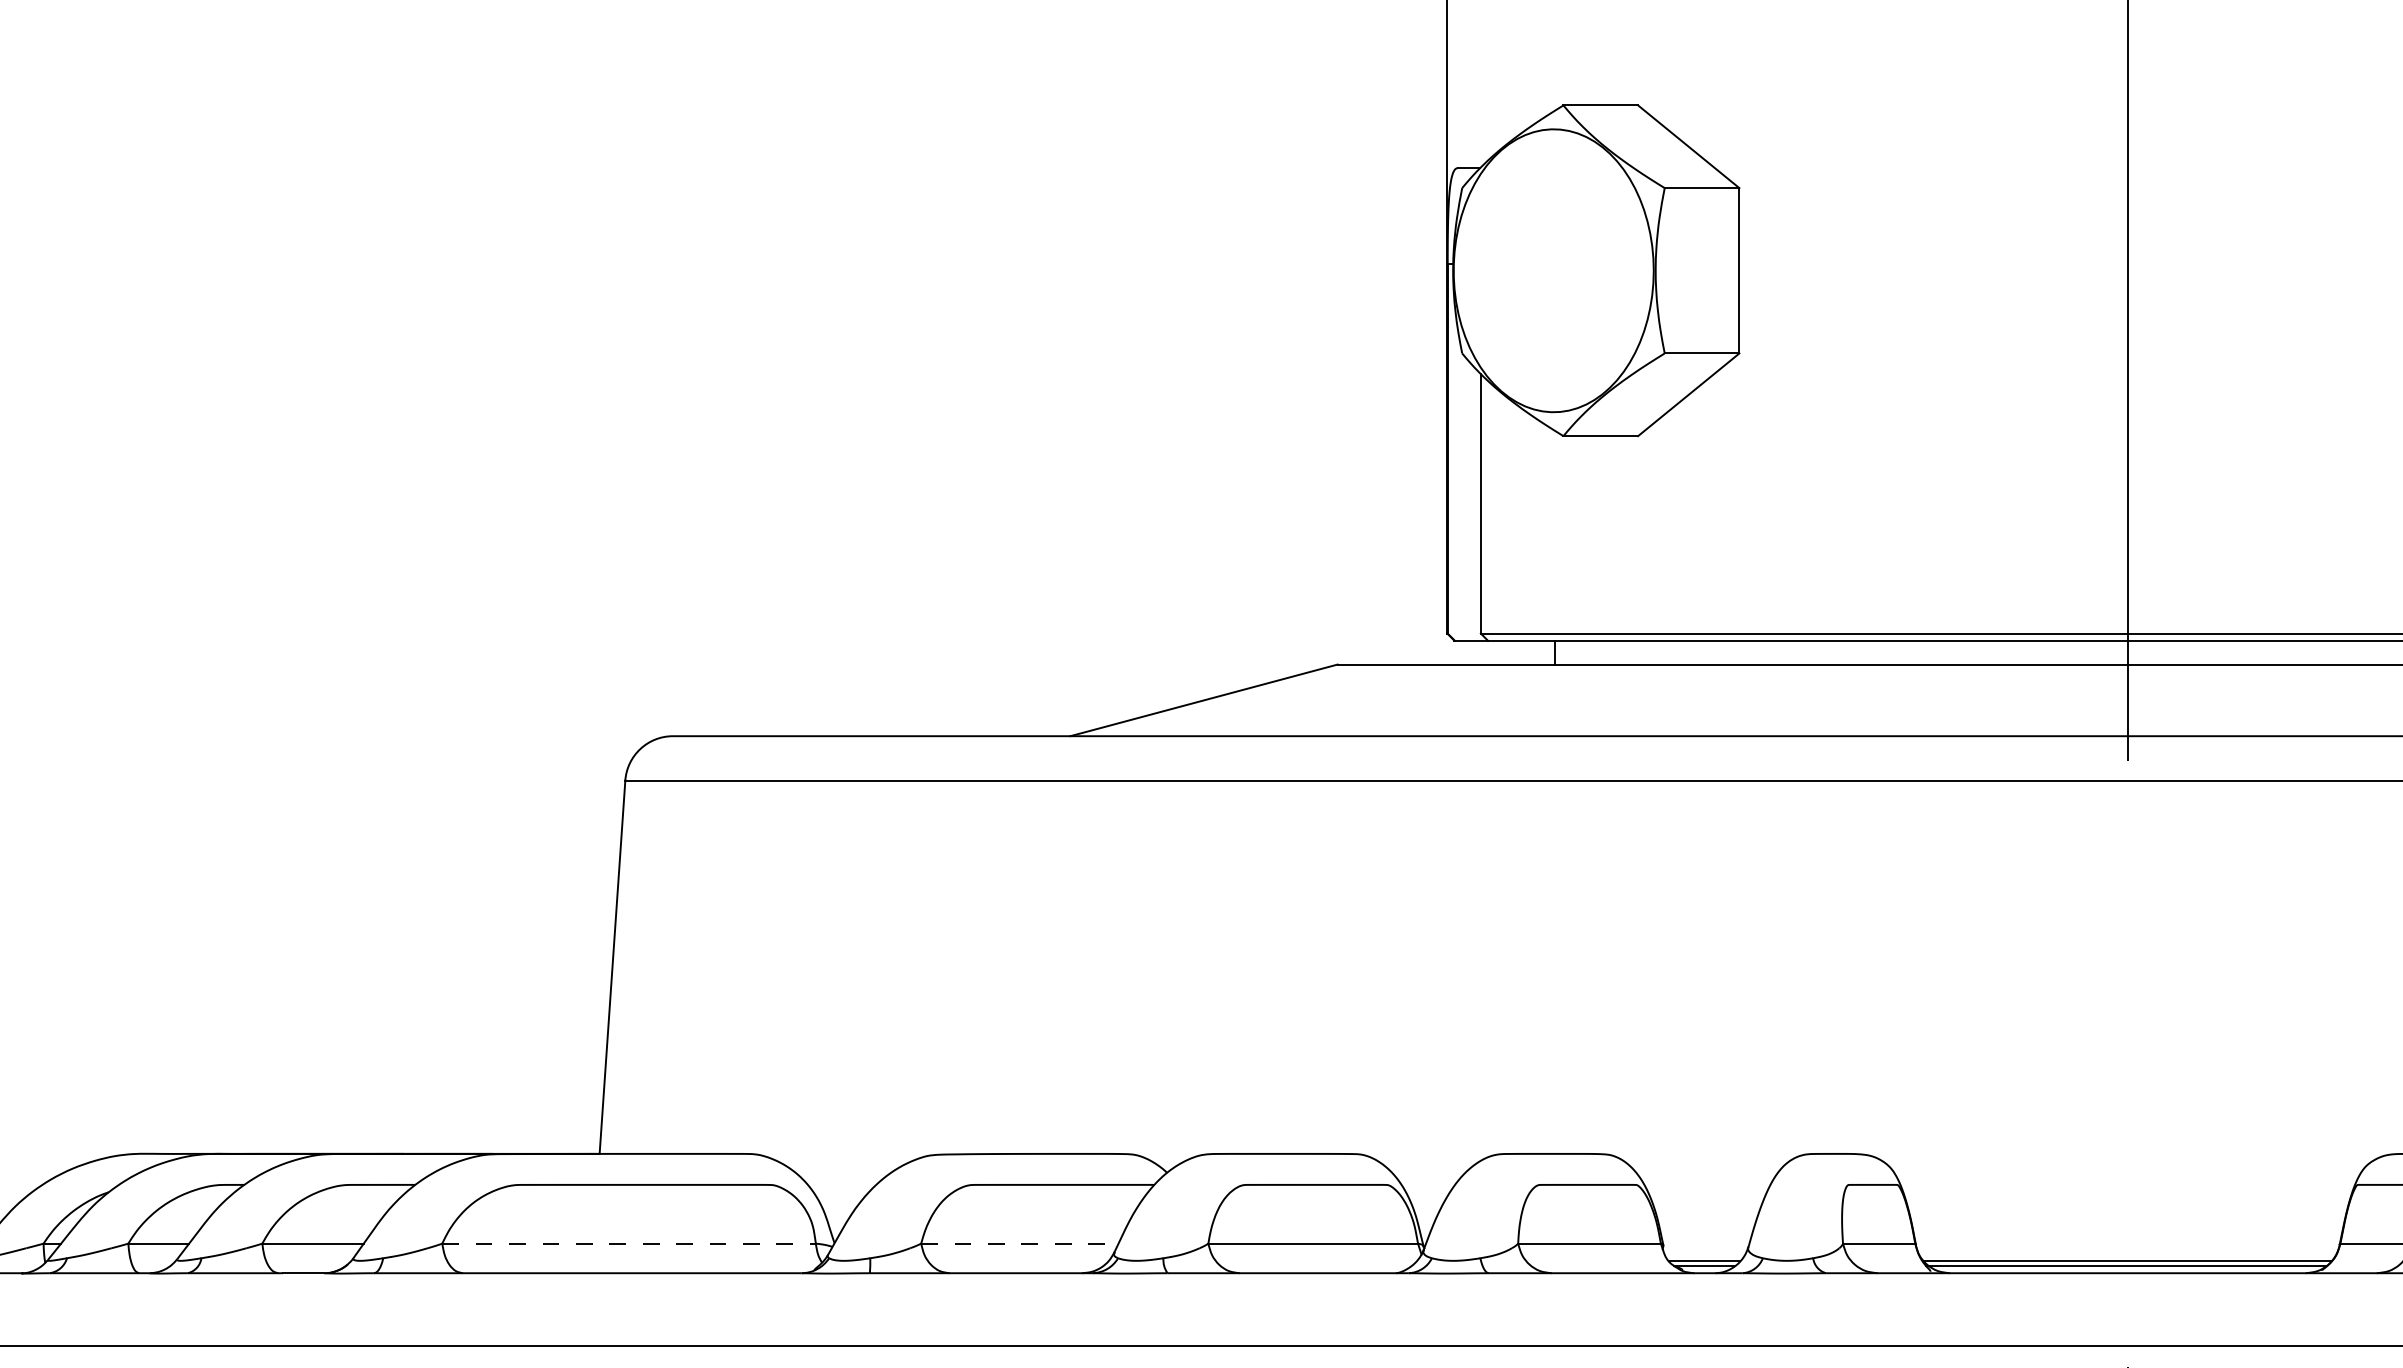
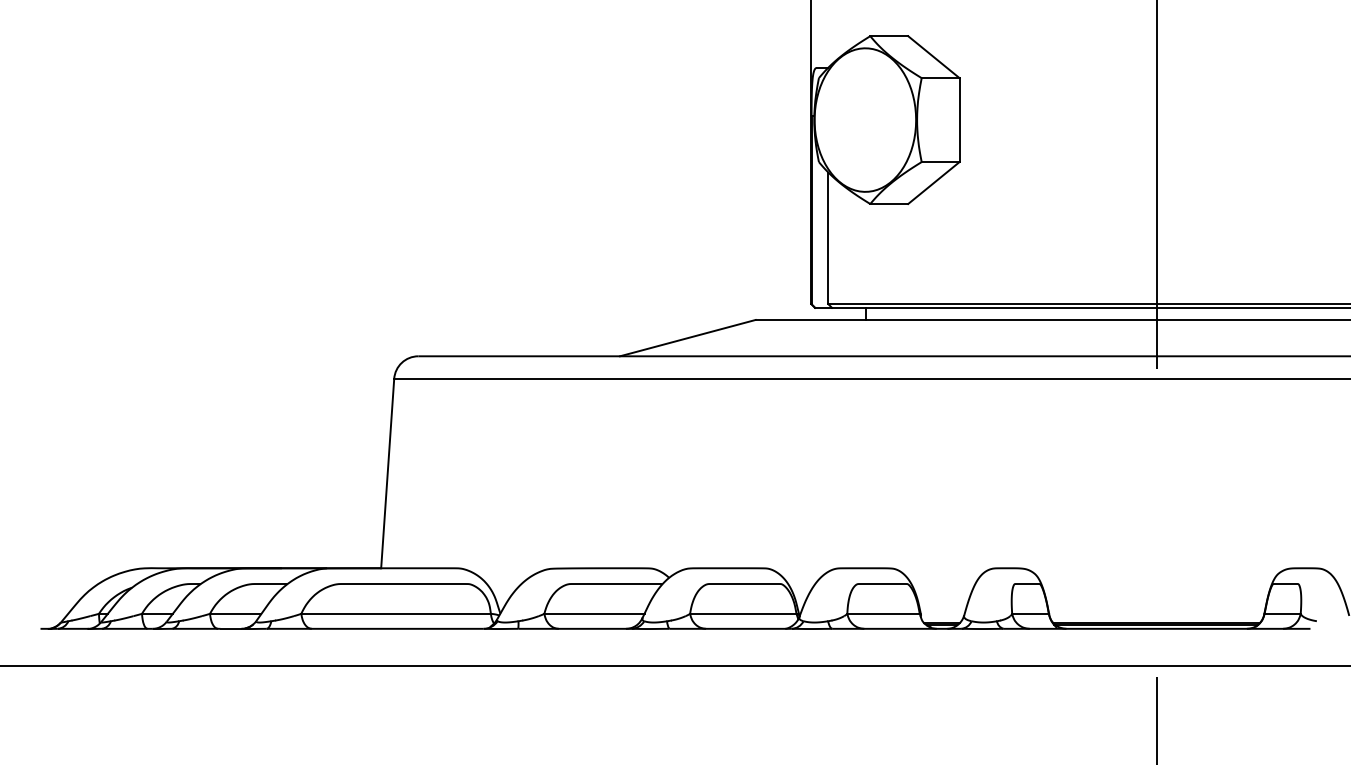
line: (629, 1243) -> (396, 613), dashed -> solid
line: (1019, 1243) -> (594, 613), dashed -> solid

